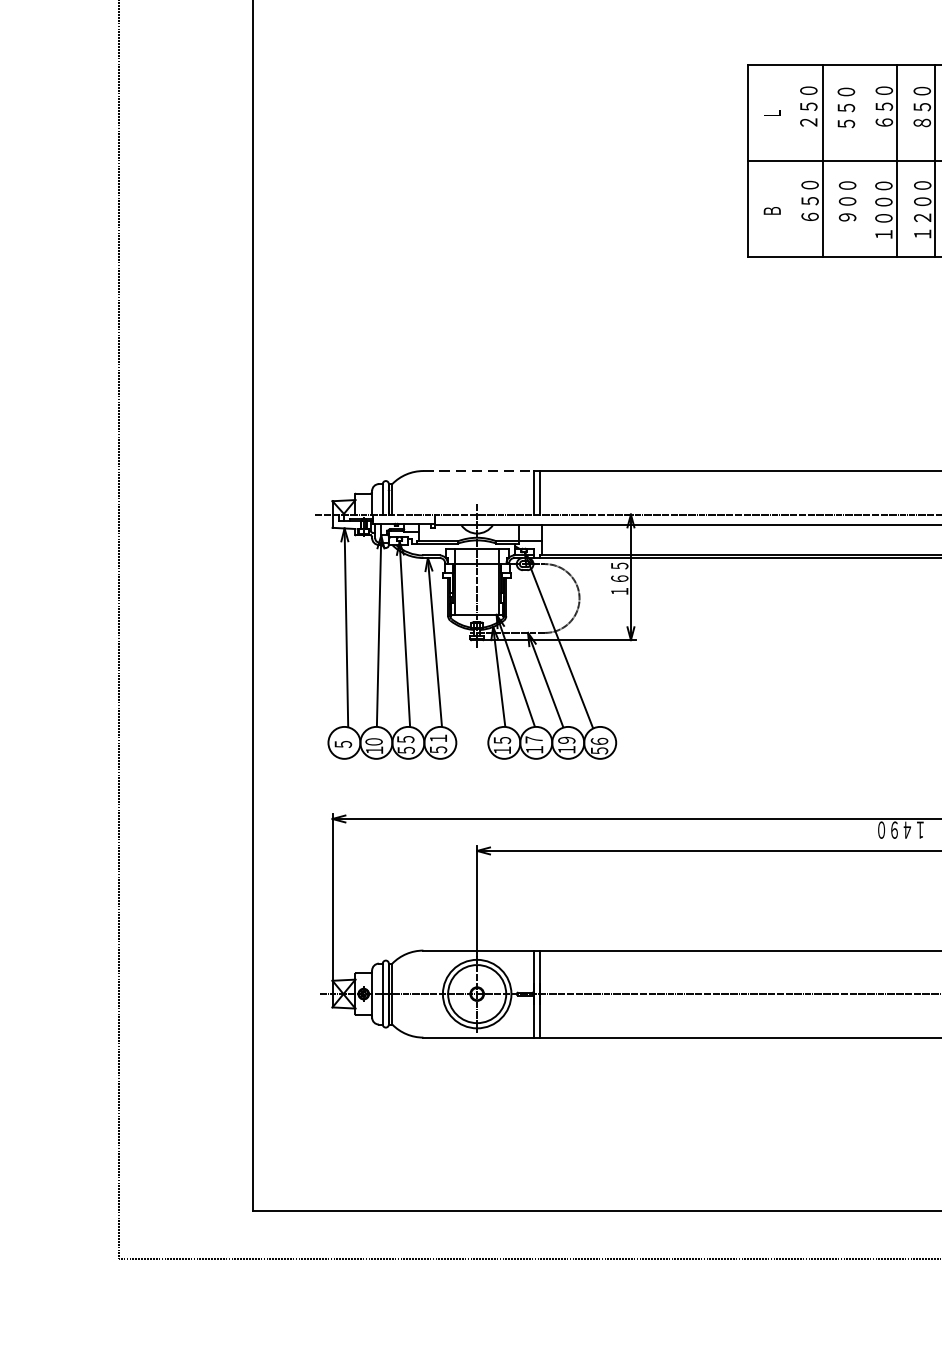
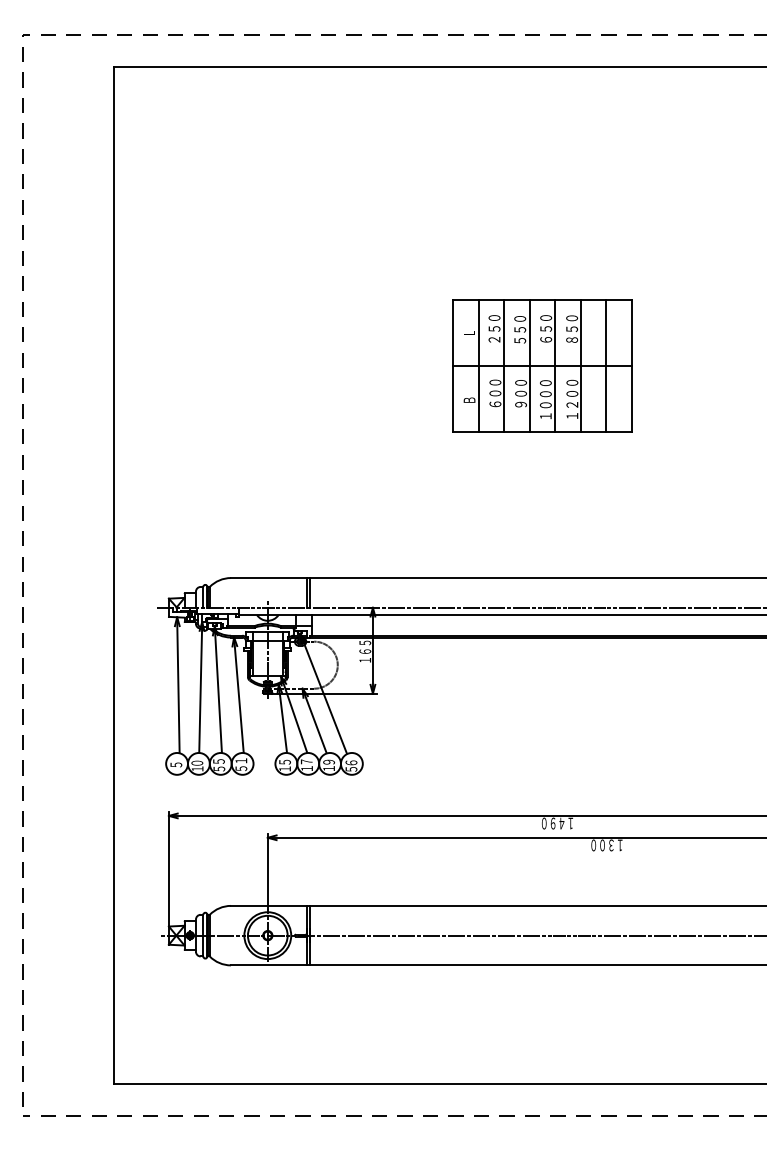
line: (785, 160) -> (478, 365), added
line: (859, 160) -> (529, 365), added
text: (810, 201) -> (495, 393), ６５０ -> ６００
line: (478, 471) -> (268, 578), dashed -> solid

